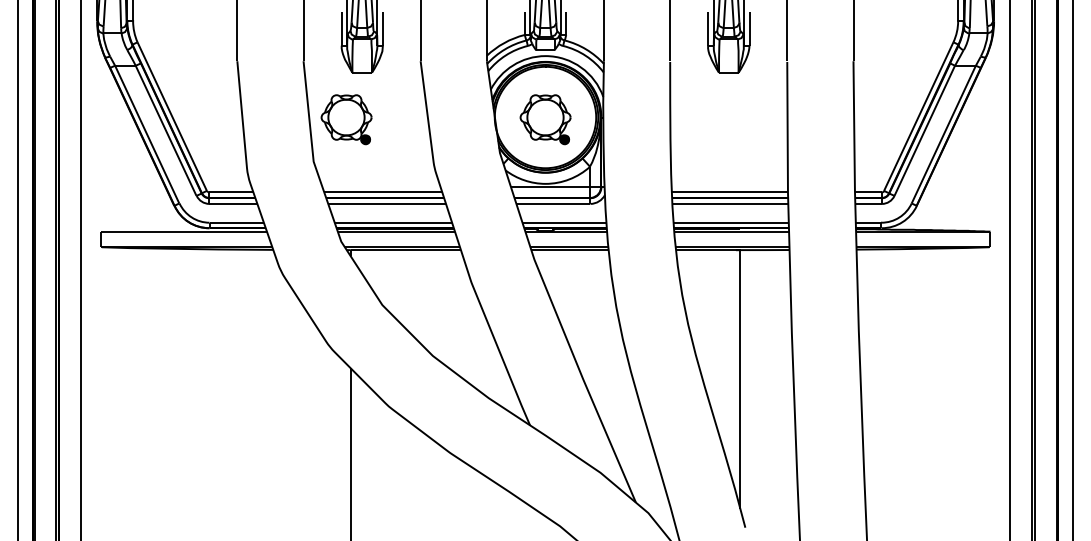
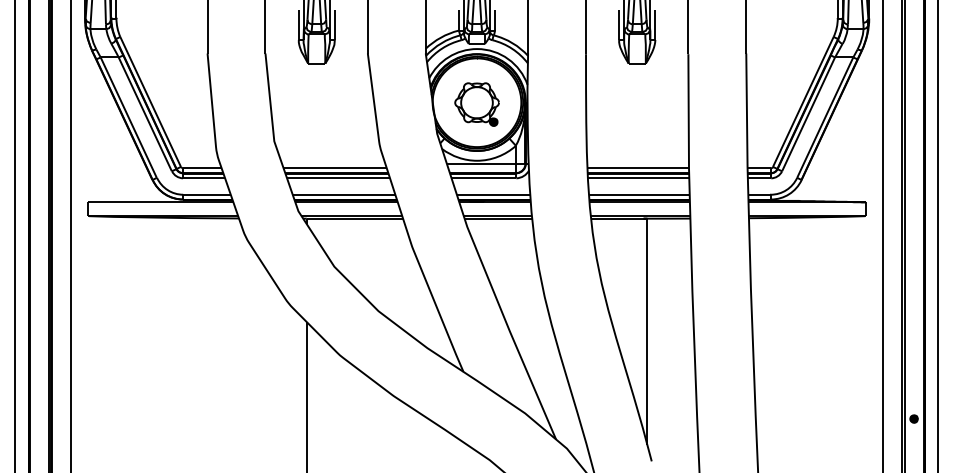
part: (346, 119) -> (303, 104), removed
fill: (1045, 478) -> (914, 418), added

